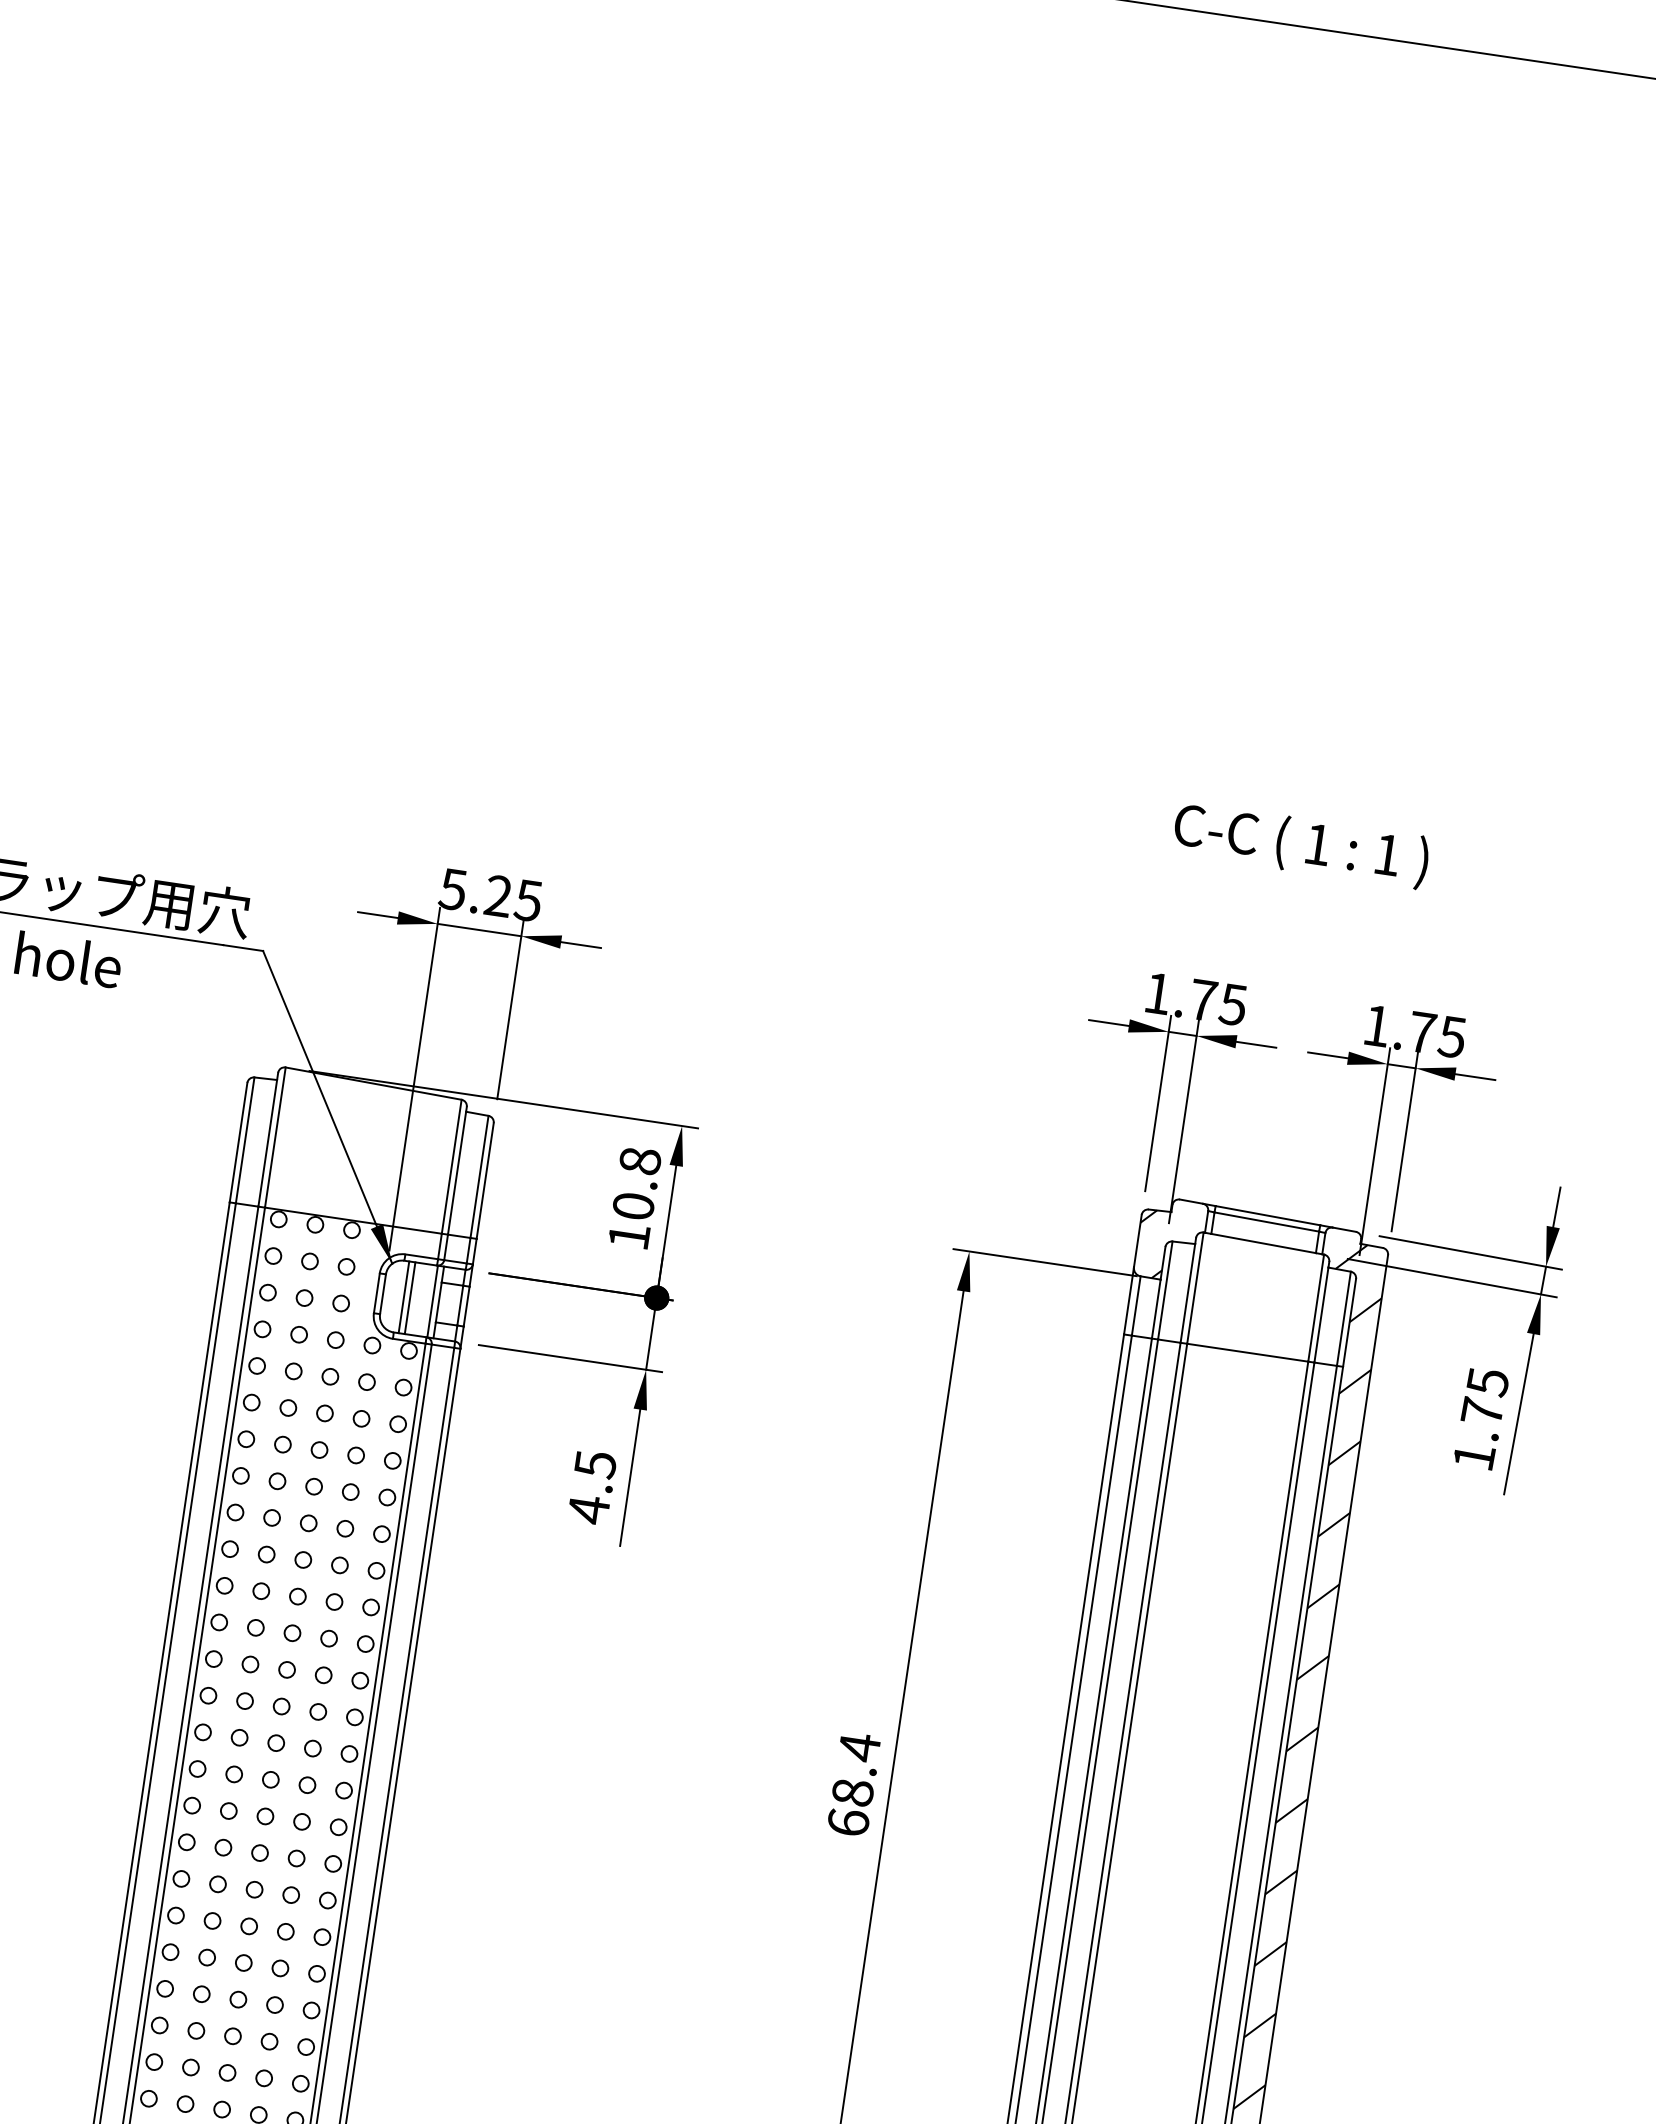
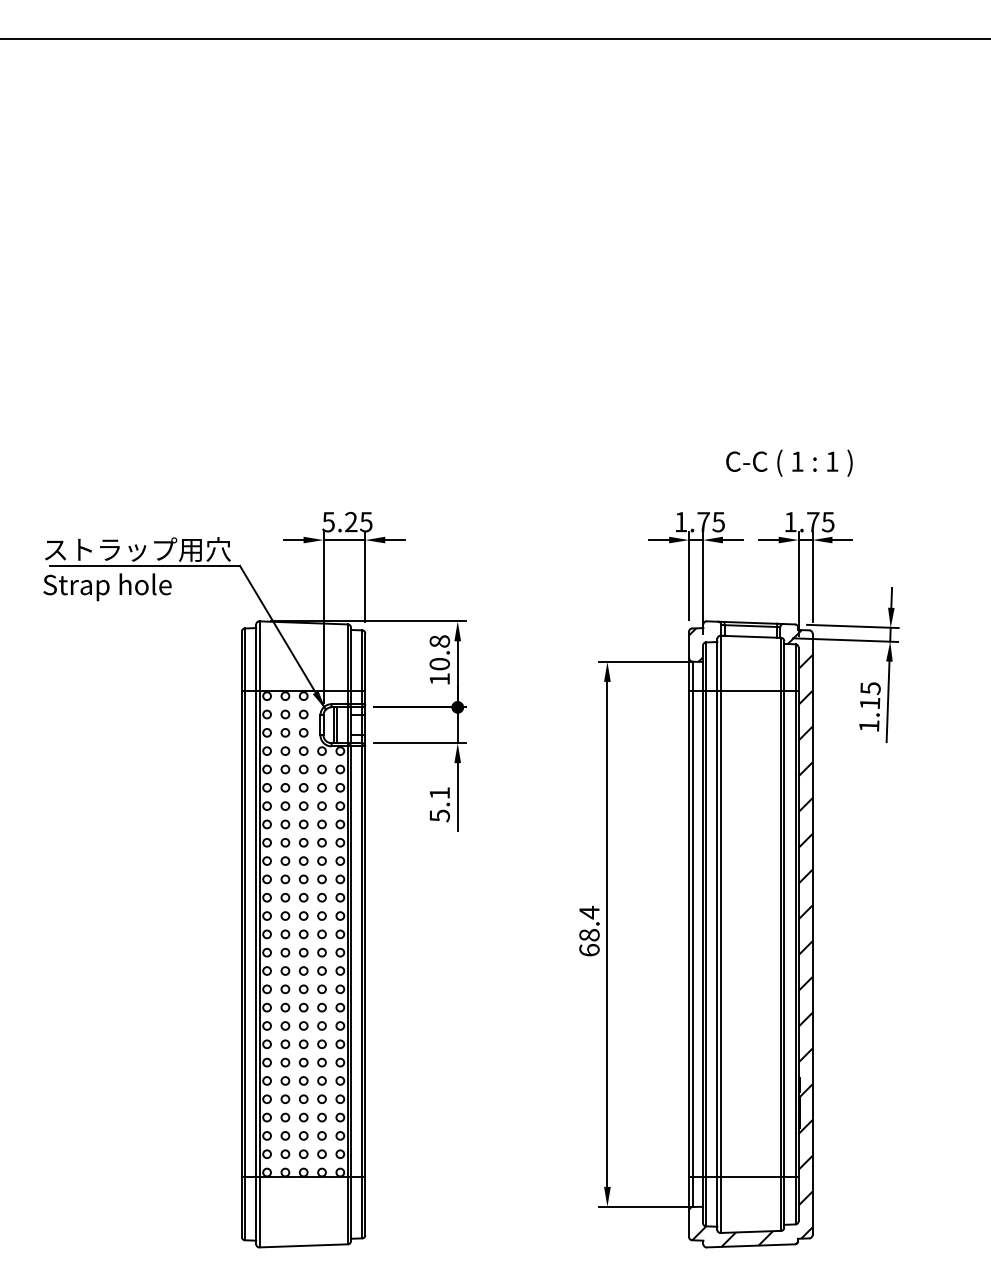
text: (1301, 843) -> (789, 462), moved
text: (1483, 1410) -> (870, 702), 1.75 -> 1.15
text: (591, 1486) -> (439, 804), 4.5 -> 5.1

